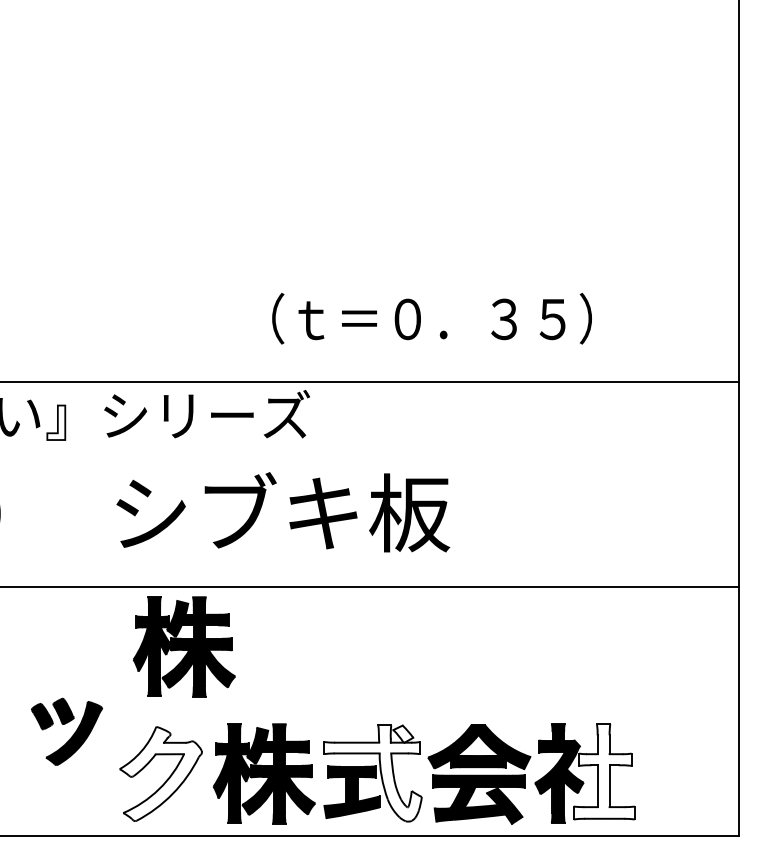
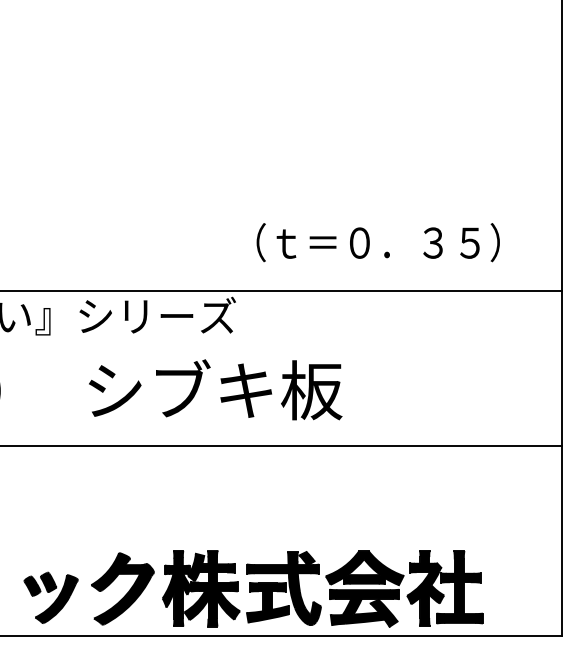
text: (431, 318) -> (377, 242), moved
part: (184, 646) -> (140, 491), removed
part: (73, 733) -> (56, 599), moved
fill: (603, 771) -> (459, 586), added
fill: (160, 773) -> (122, 588), added
fill: (372, 773) -> (283, 588), added

